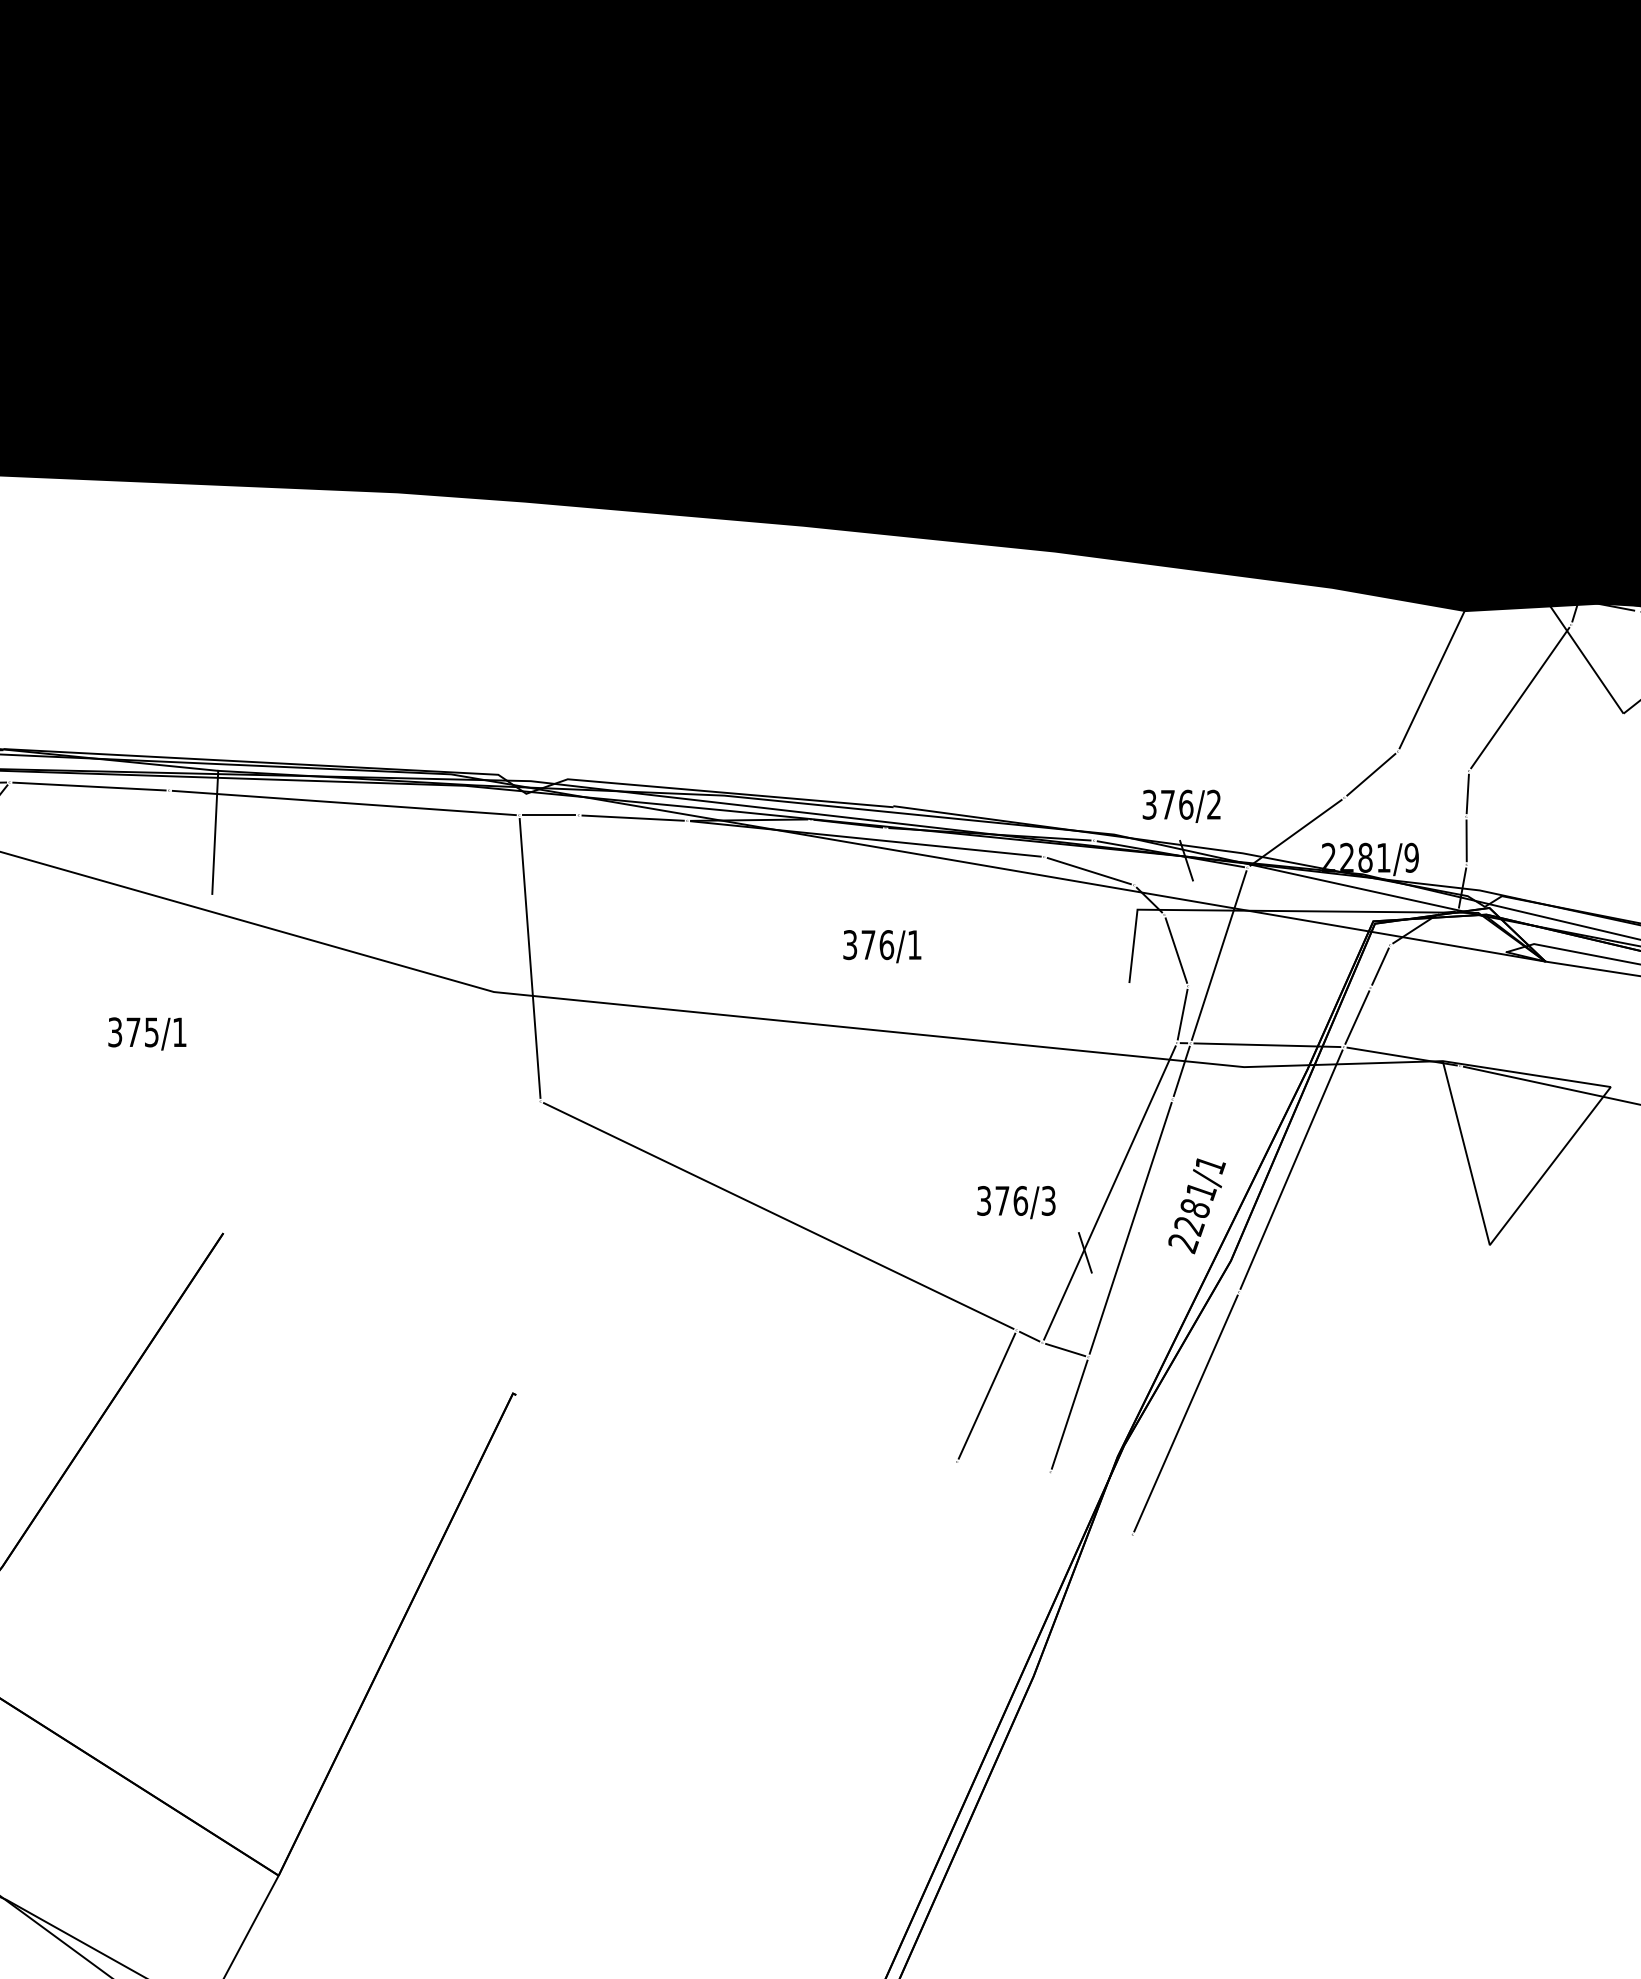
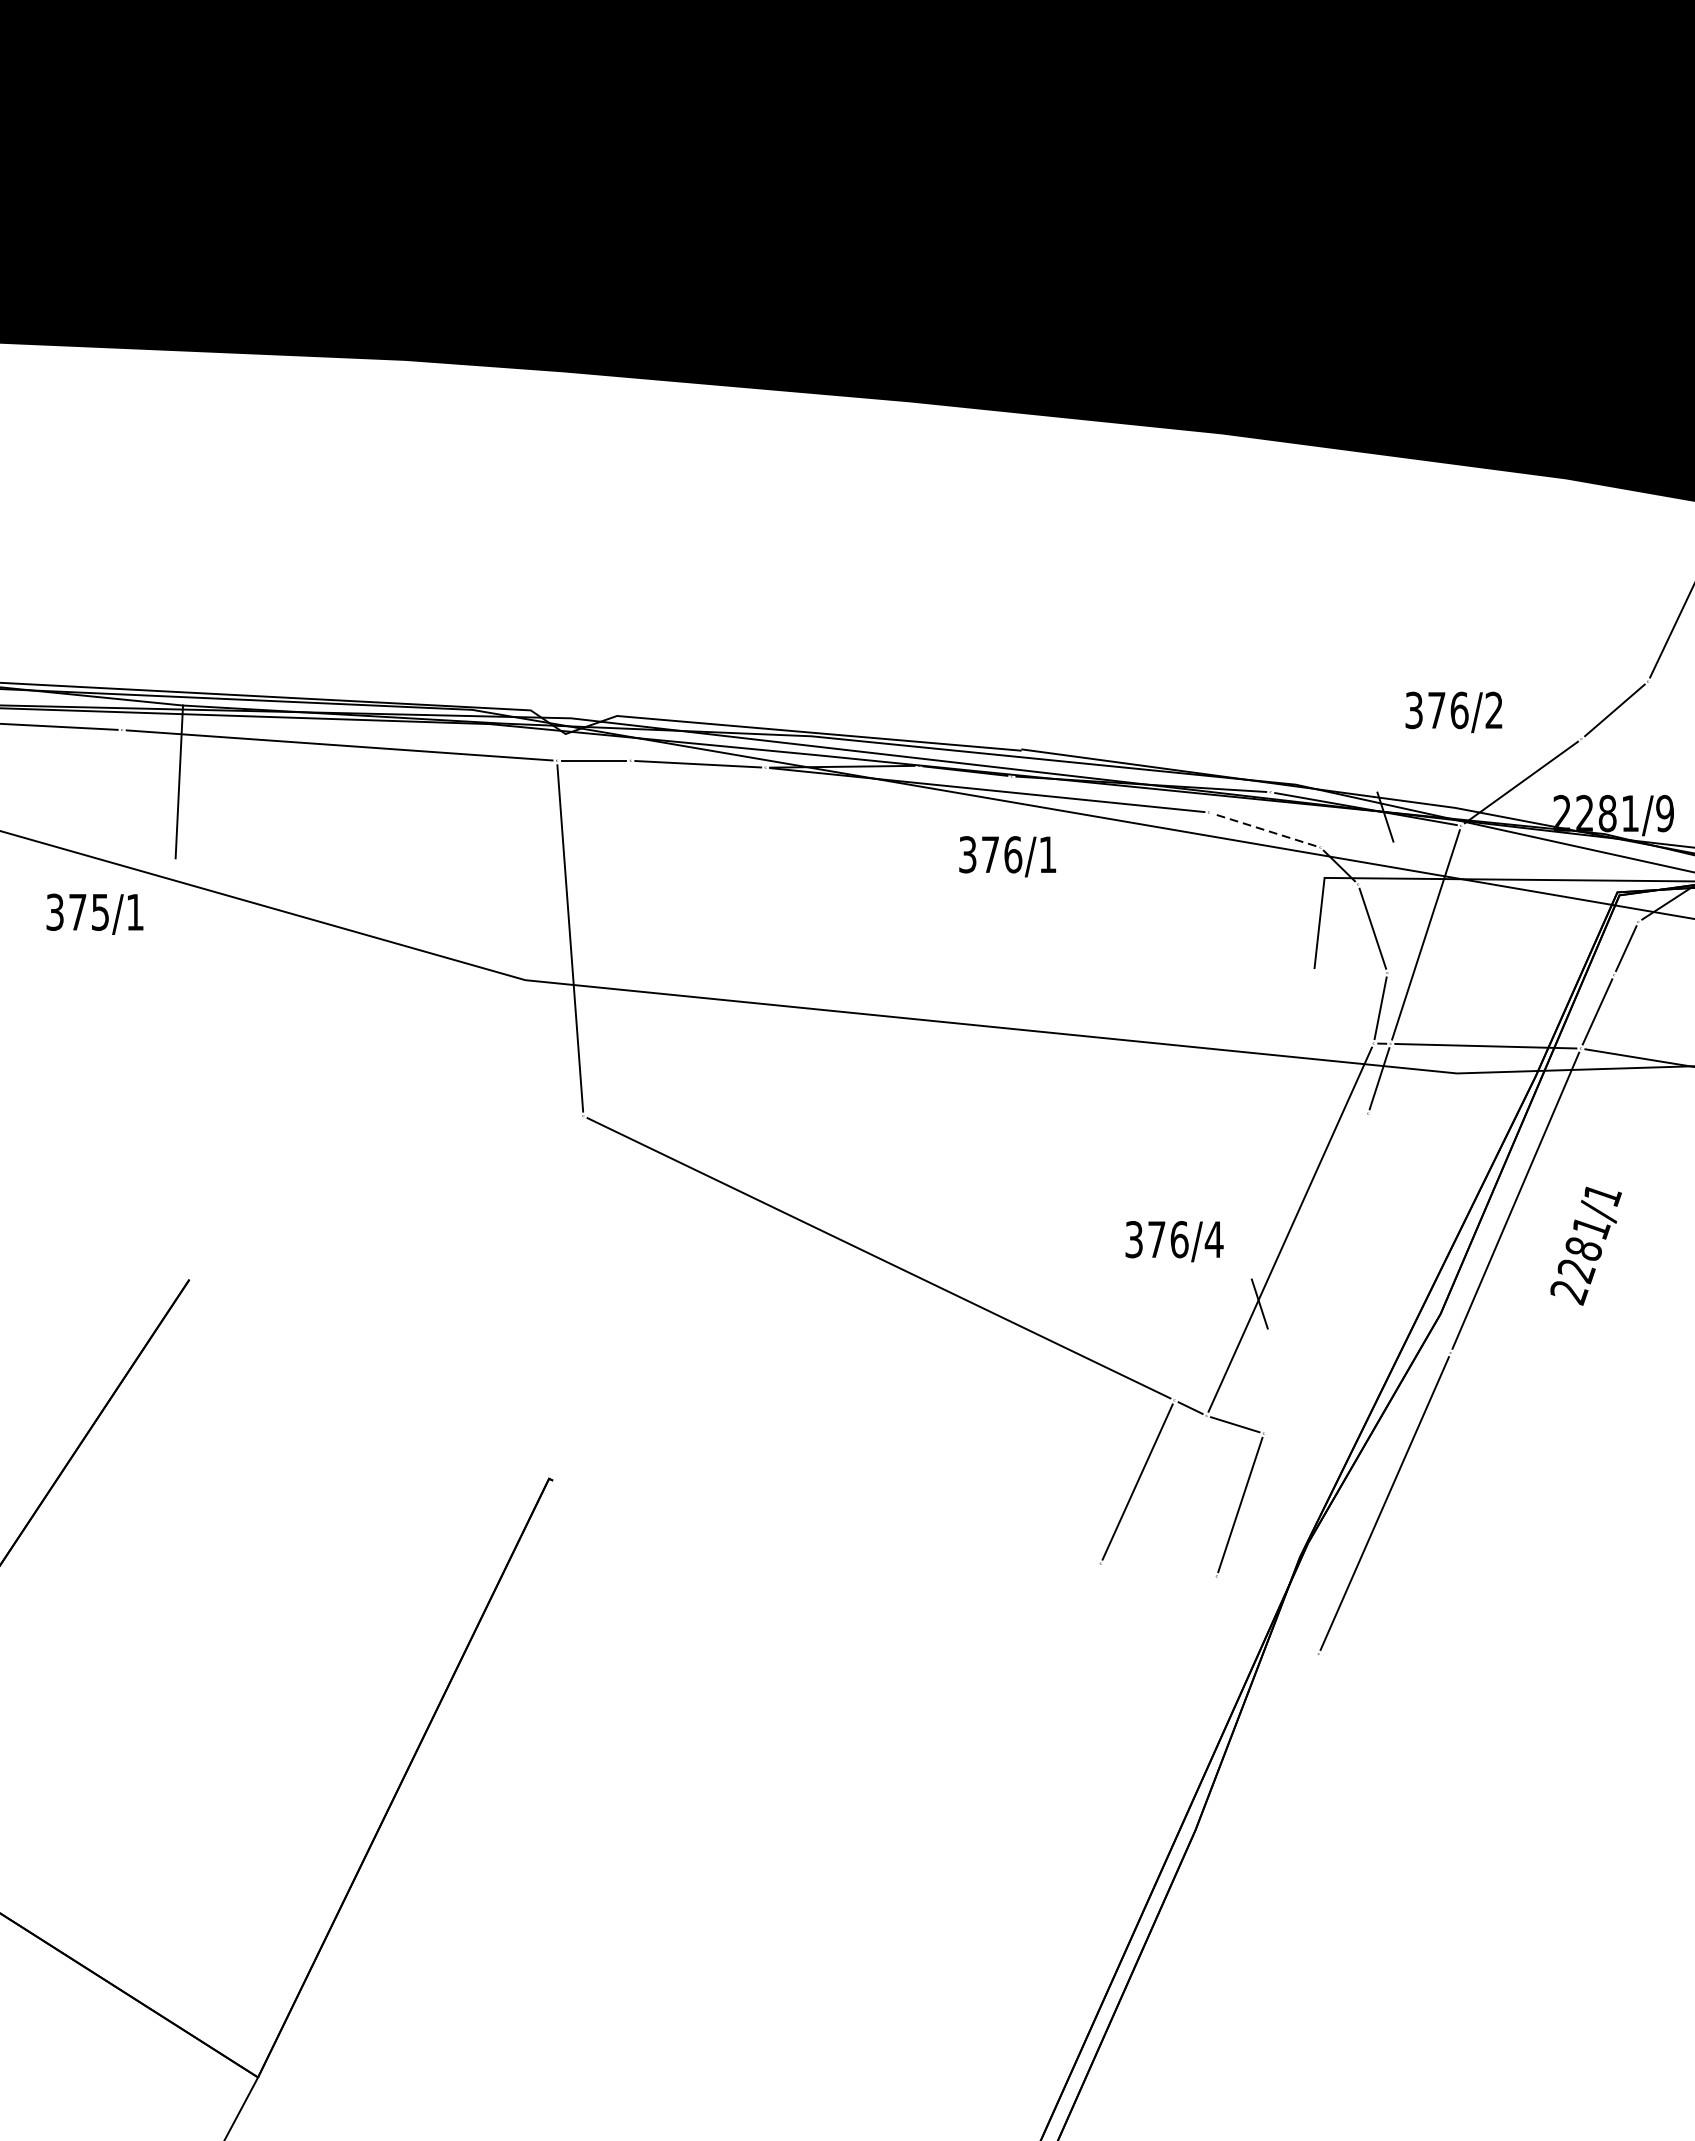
text: (1181, 805) -> (1453, 711), moved
line: (1089, 871) -> (1264, 830), solid -> dashed
text: (882, 946) -> (1007, 856), moved
text: (147, 1033) -> (95, 913), moved
text: (1048, 1200) -> (1214, 1239), 376/3 -> 376/4
text: (1196, 1206) -> (1585, 1246), moved
line: (1130, 1227) -> (1315, 1272), removed

